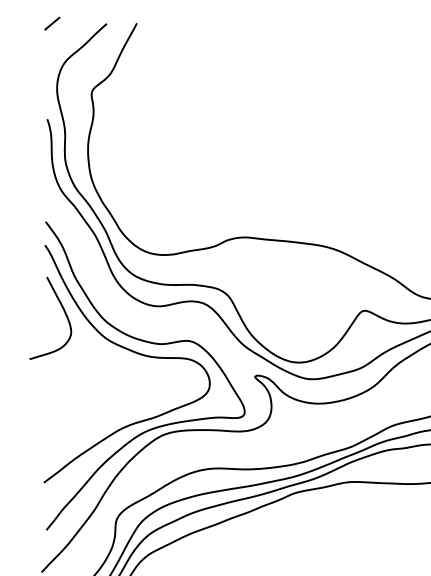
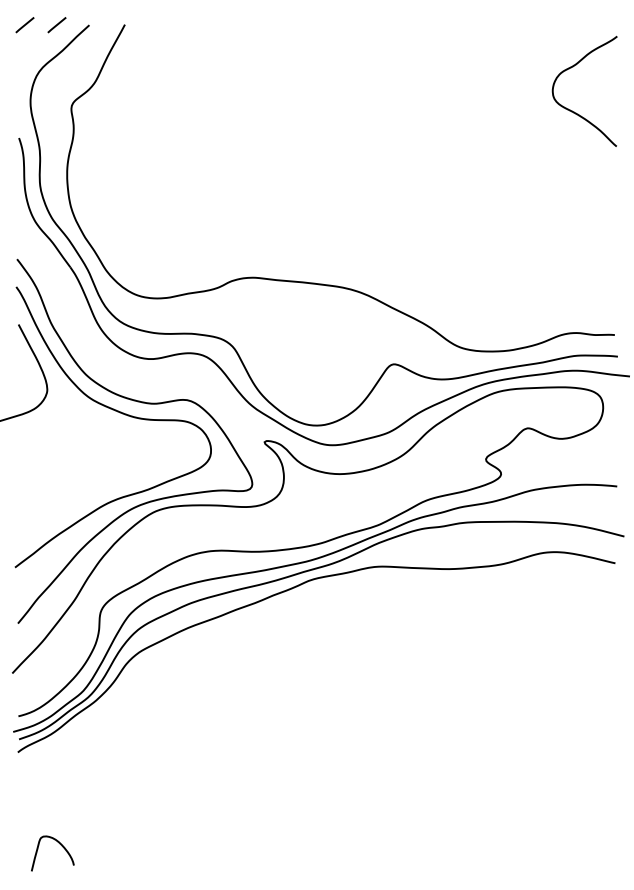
line: (79, 24) -> (56, 25), added

